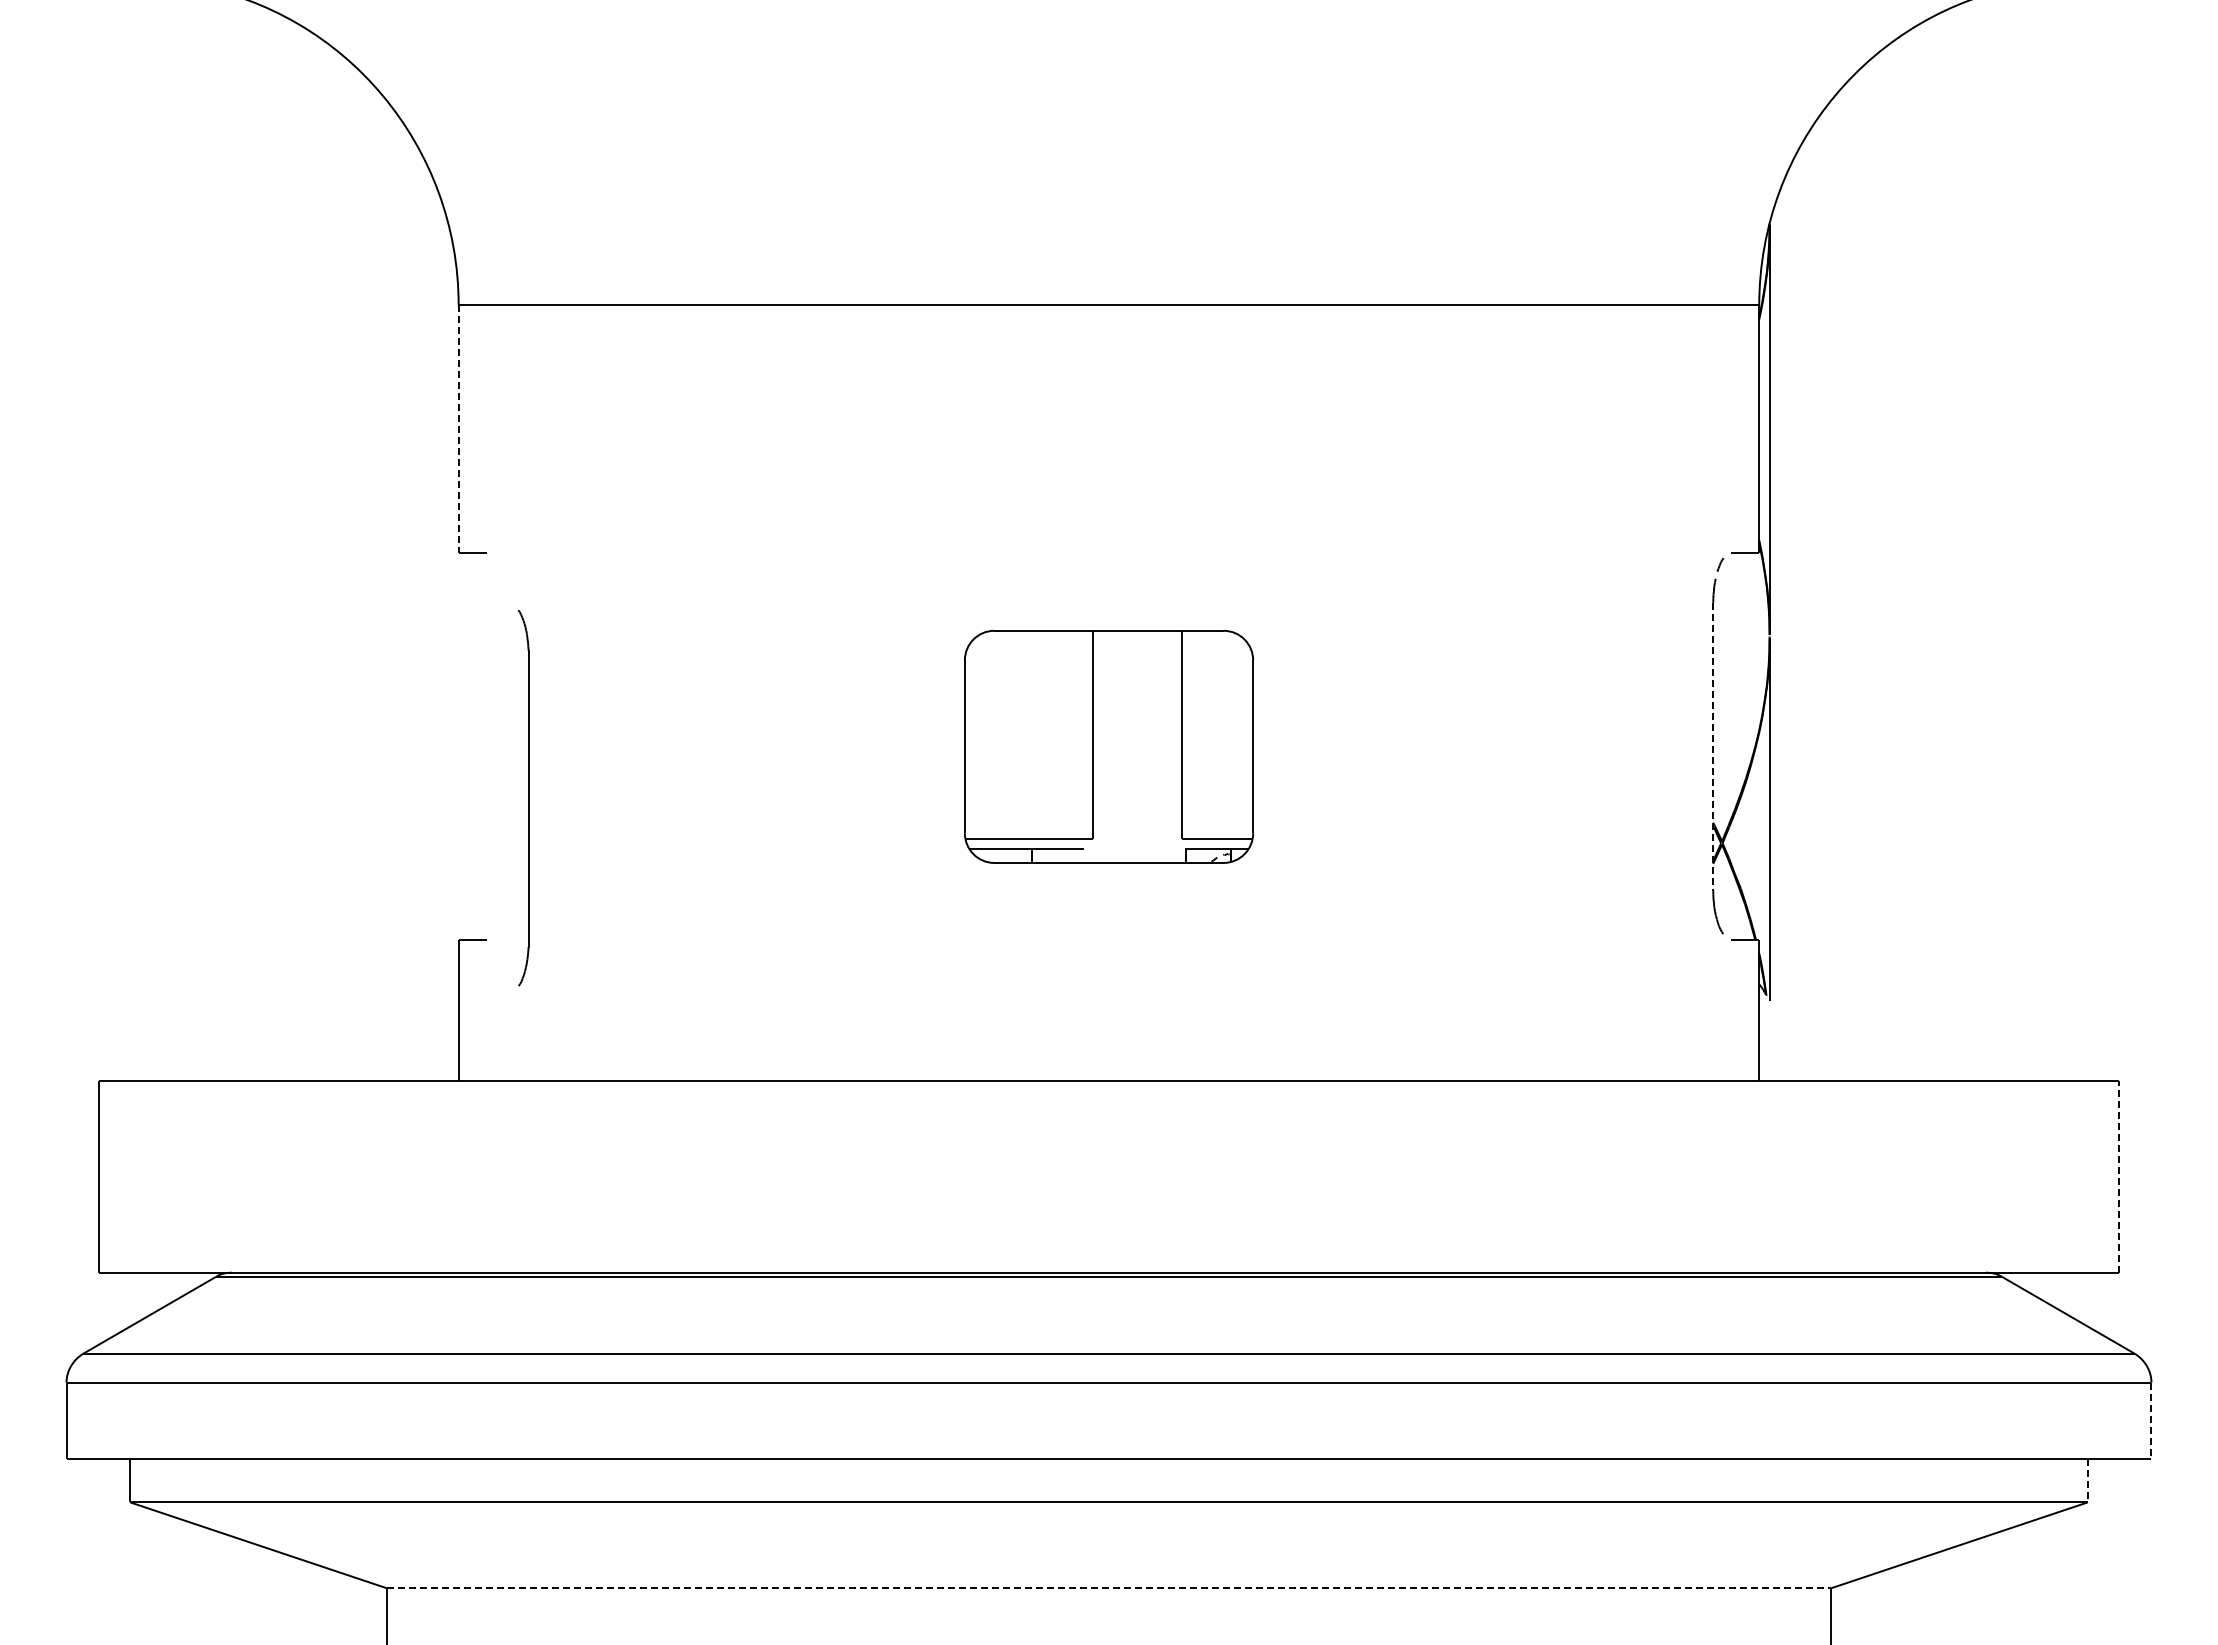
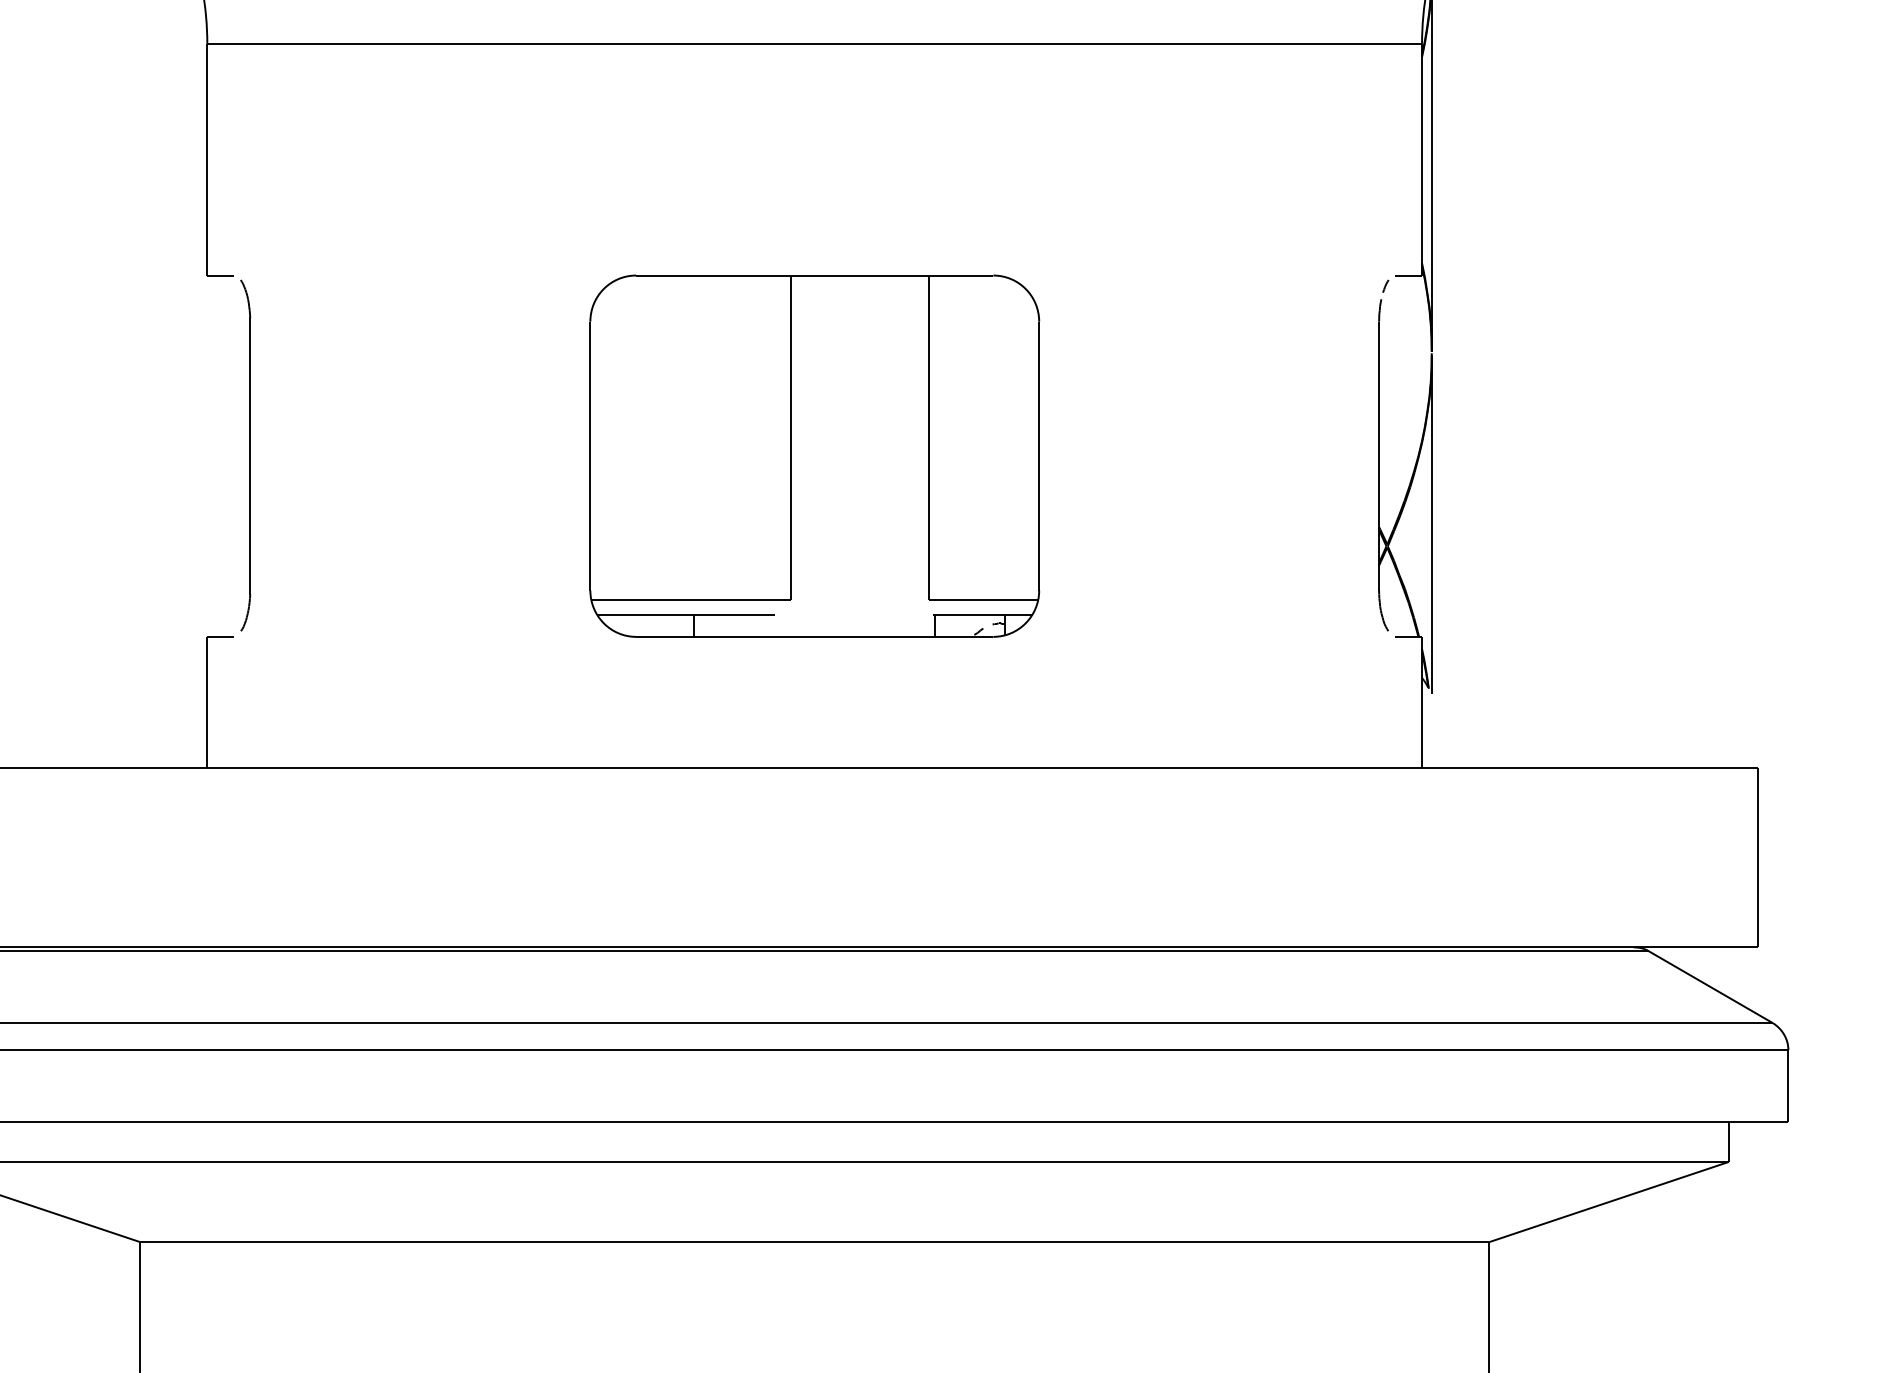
line: (458, 429) -> (207, 159), dashed -> solid
part: (1108, 746) -> (814, 455), size x1.67
line: (1713, 746) -> (1379, 455), dashed -> solid
part: (523, 798) -> (245, 455), moved
line: (2118, 1176) -> (1757, 857), dashed -> solid
line: (2151, 1421) -> (1788, 1086), dashed -> solid
line: (2087, 1480) -> (1728, 1141), dashed -> solid
line: (1109, 1588) -> (815, 1242), dashed -> solid

